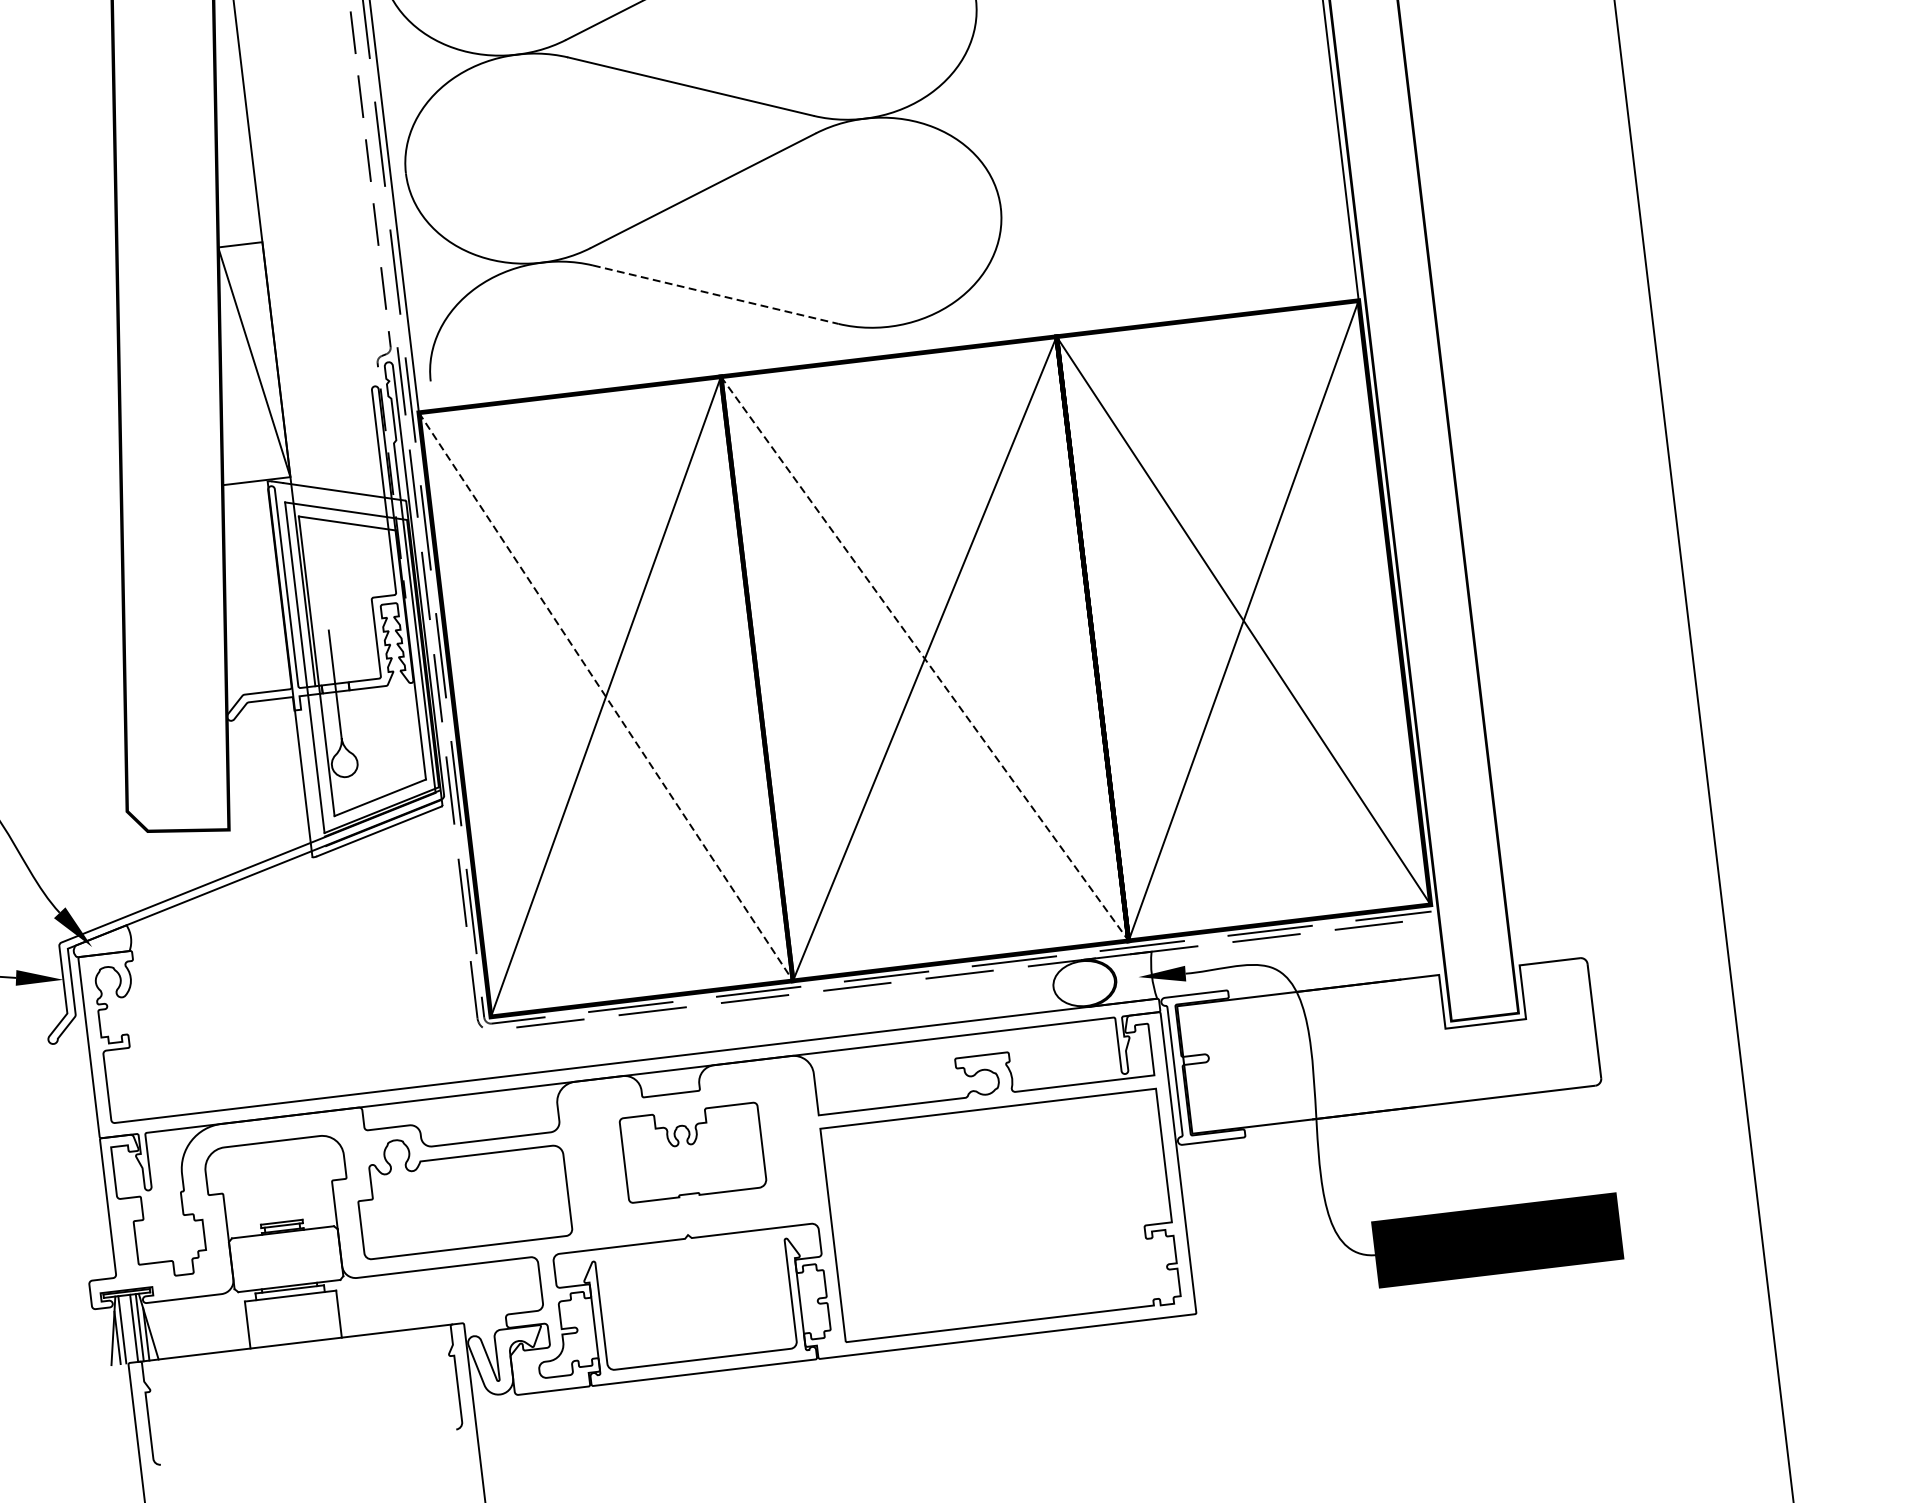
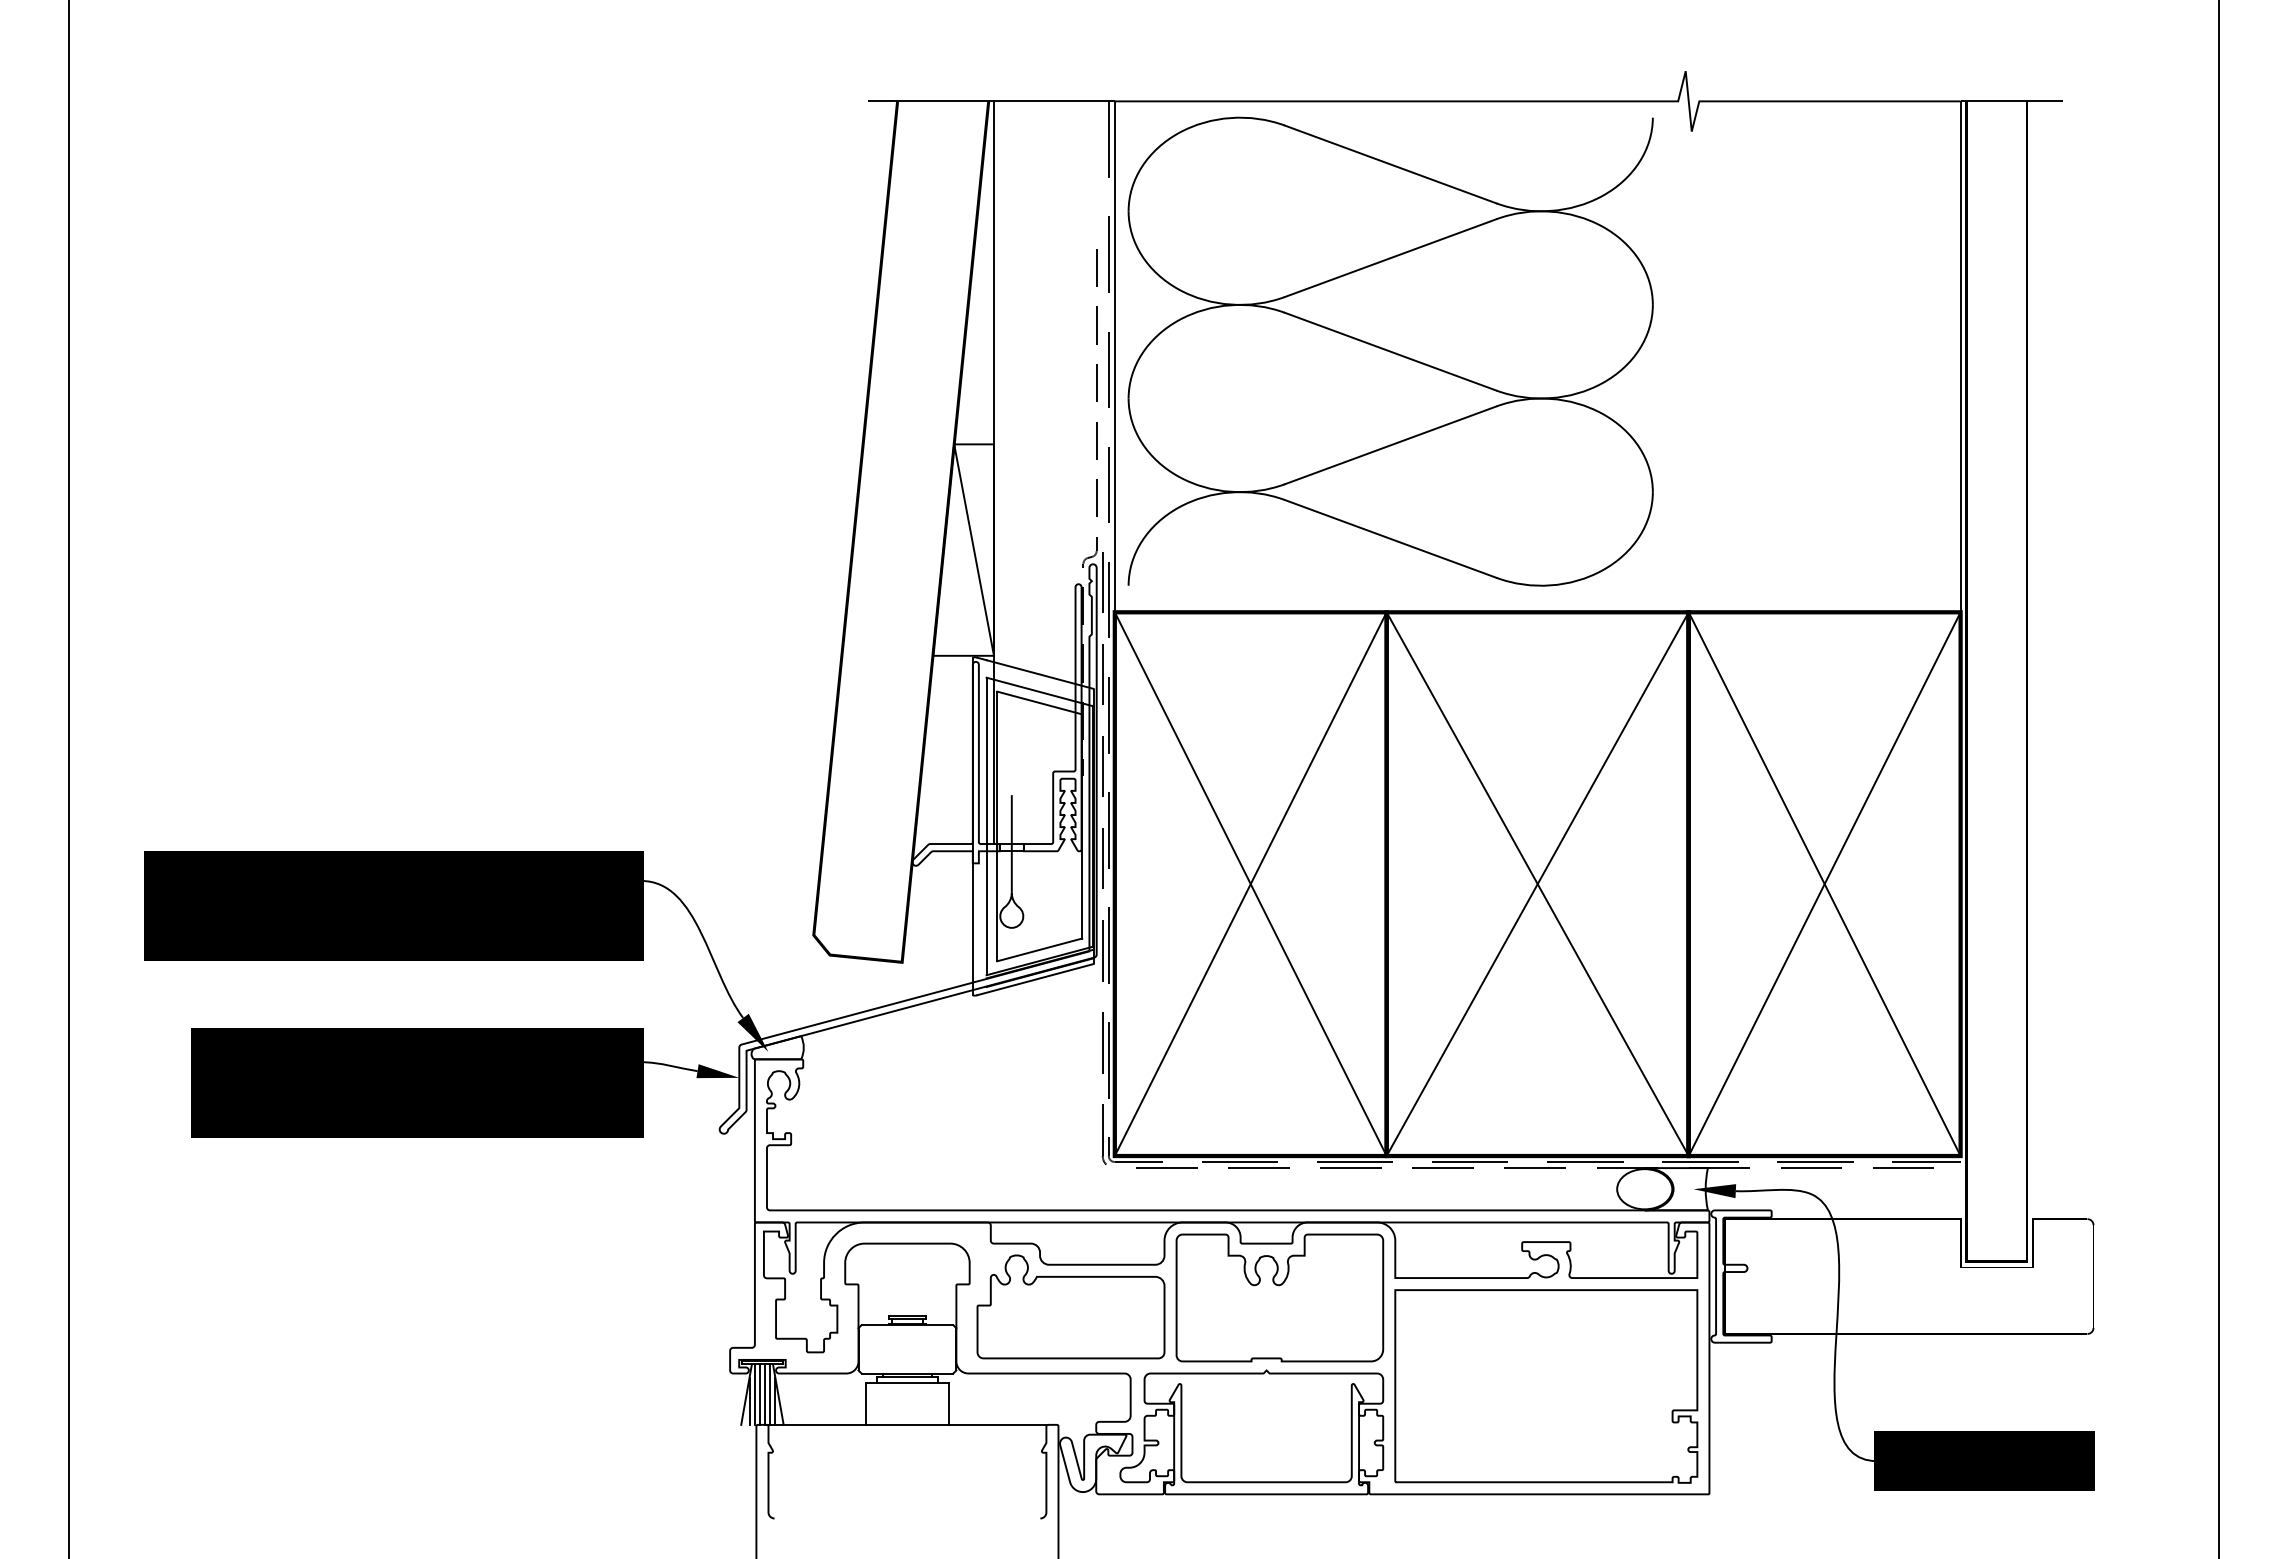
line: (715, 294) -> (1390, 538), dashed -> solid
line: (924, 659) -> (1537, 884), dashed -> solid
line: (605, 697) -> (1250, 884), dashed -> solid
part: (692, 1152) -> (1279, 1297), size x1.67
line: (127, 1328) -> (759, 1394), added

